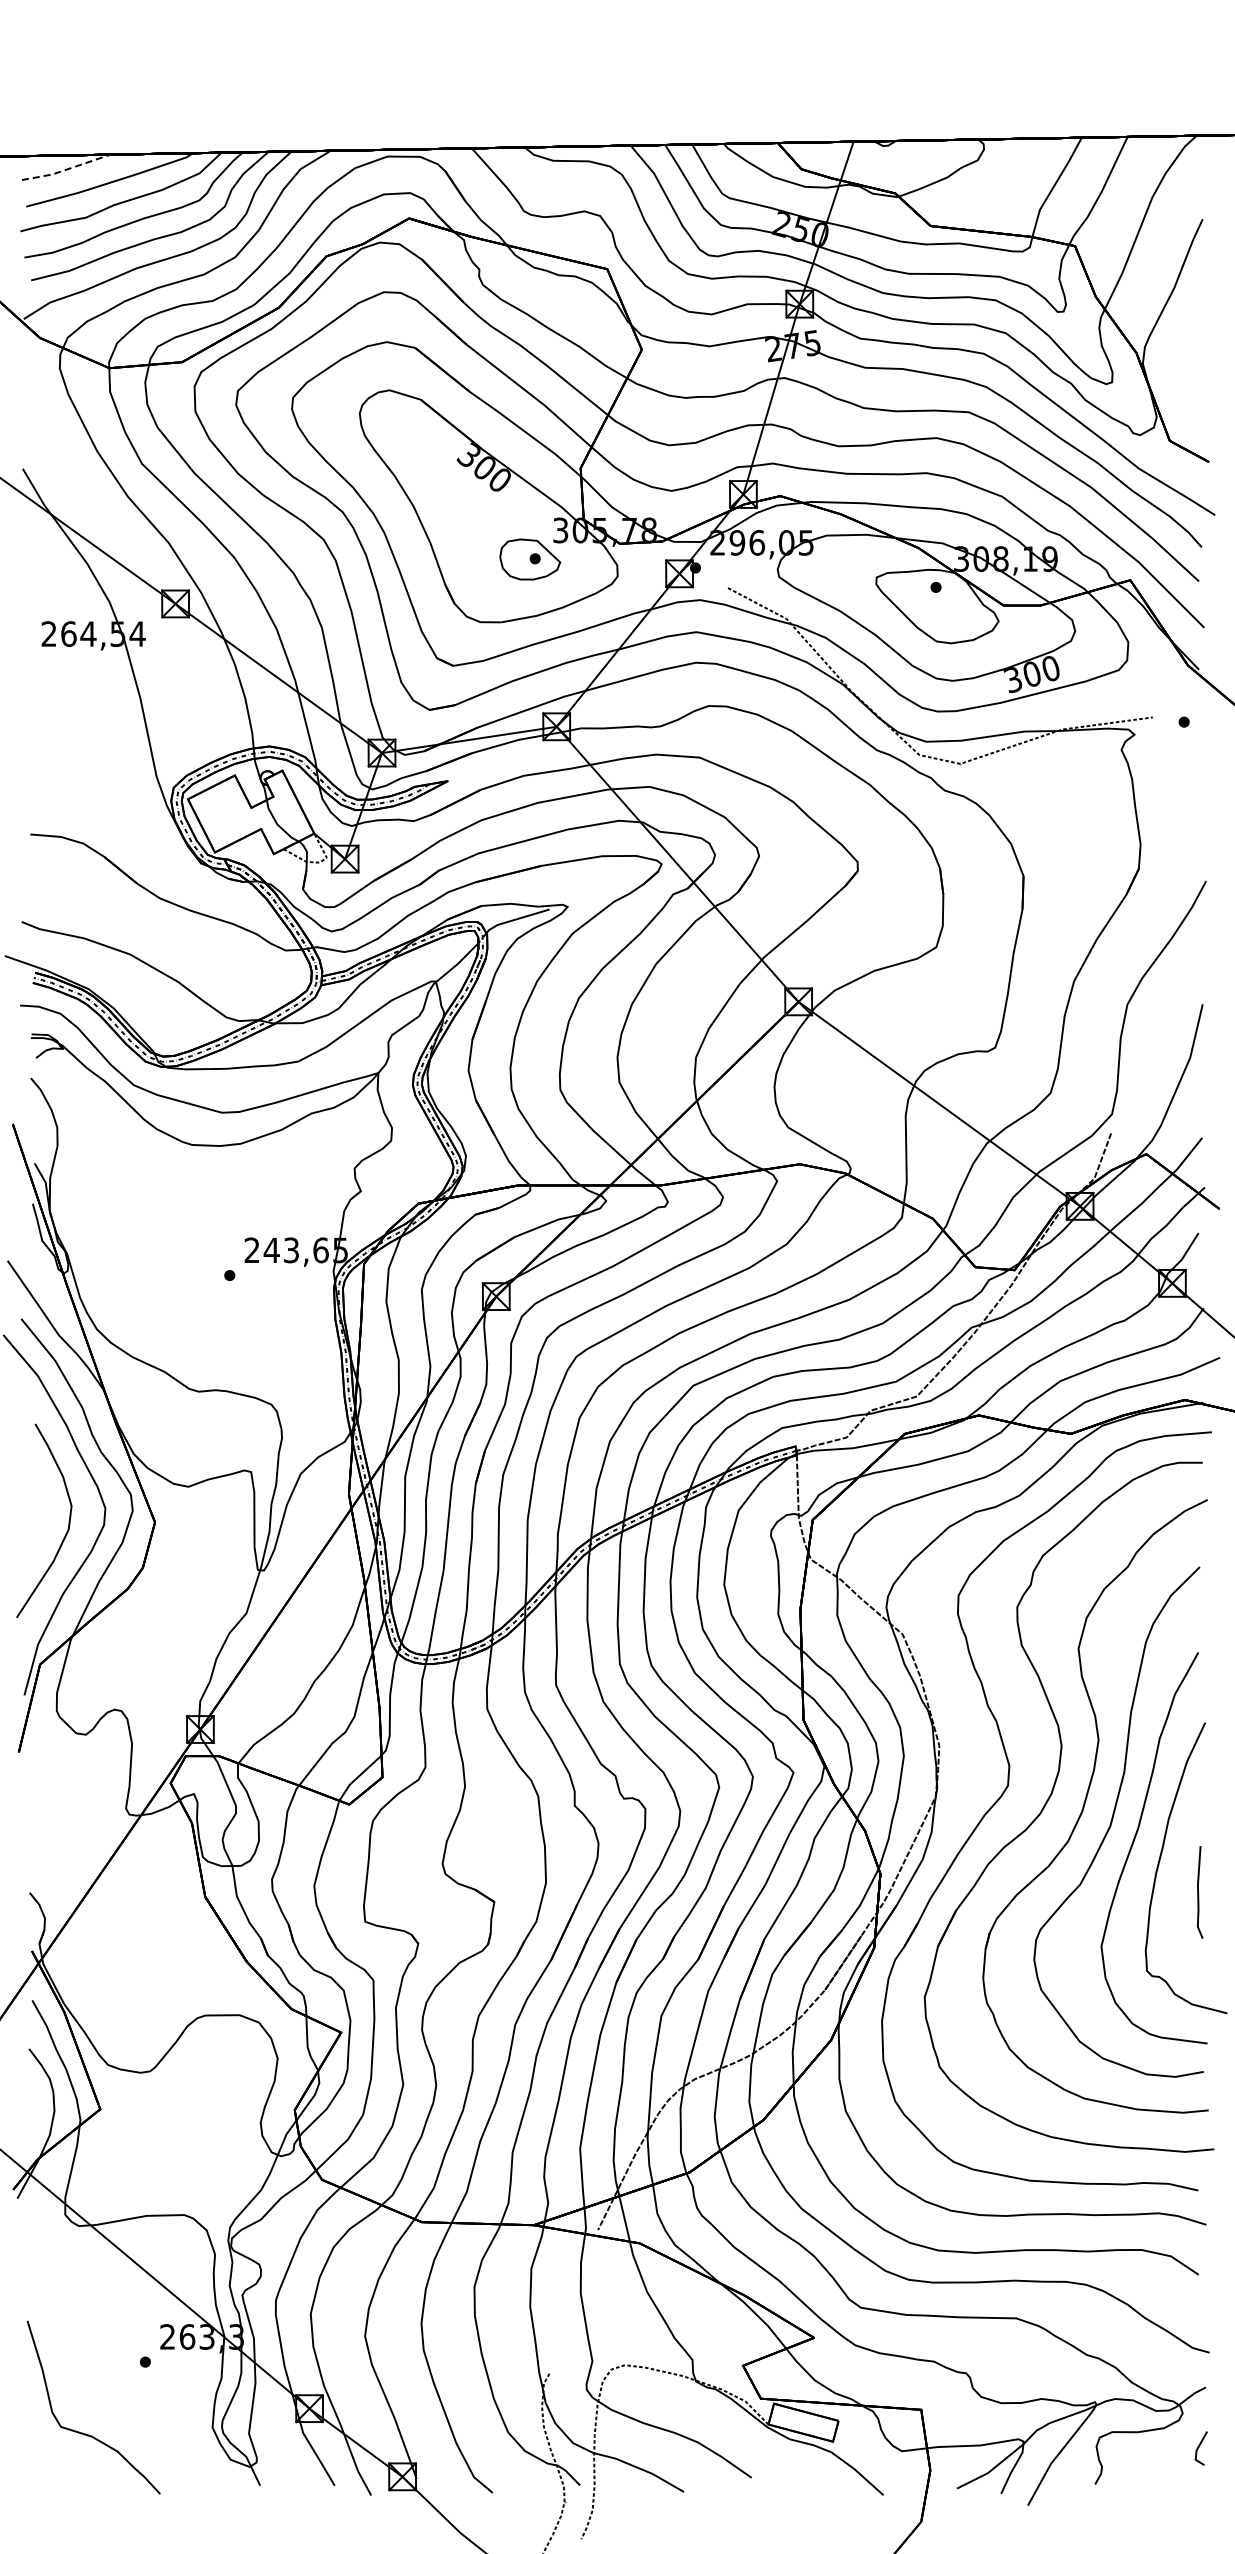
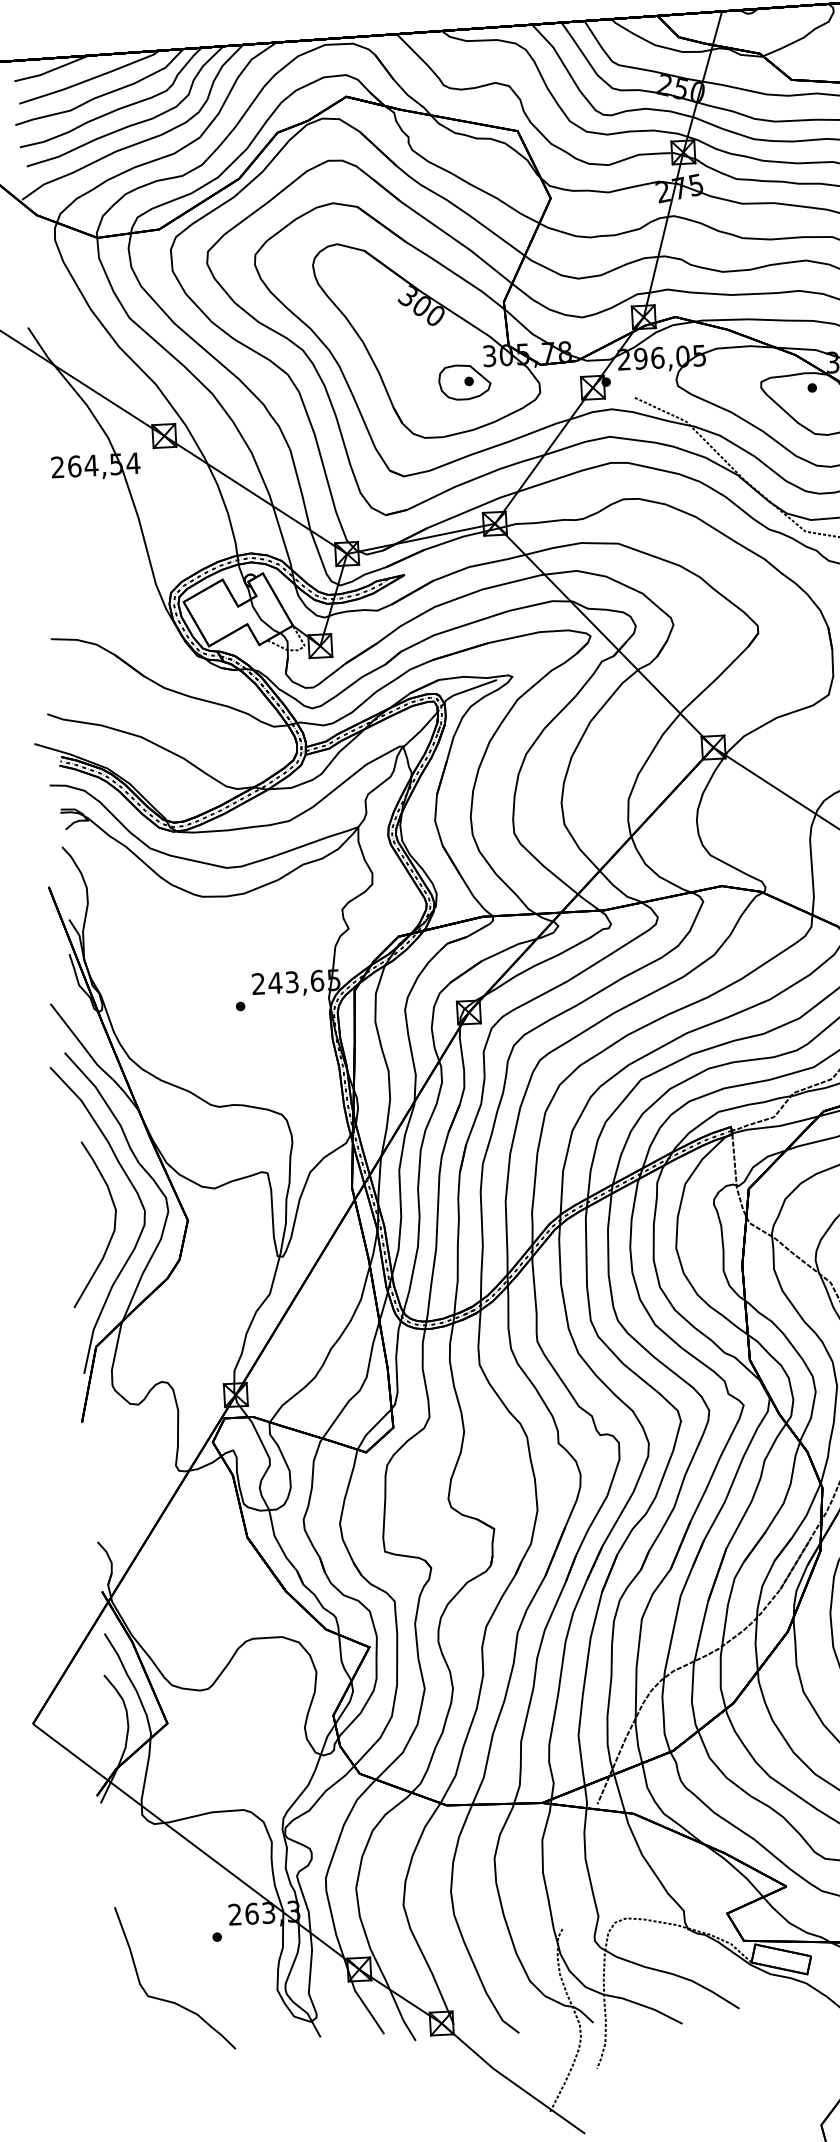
line: (66, 169) -> (51, 70), dashed -> solid

